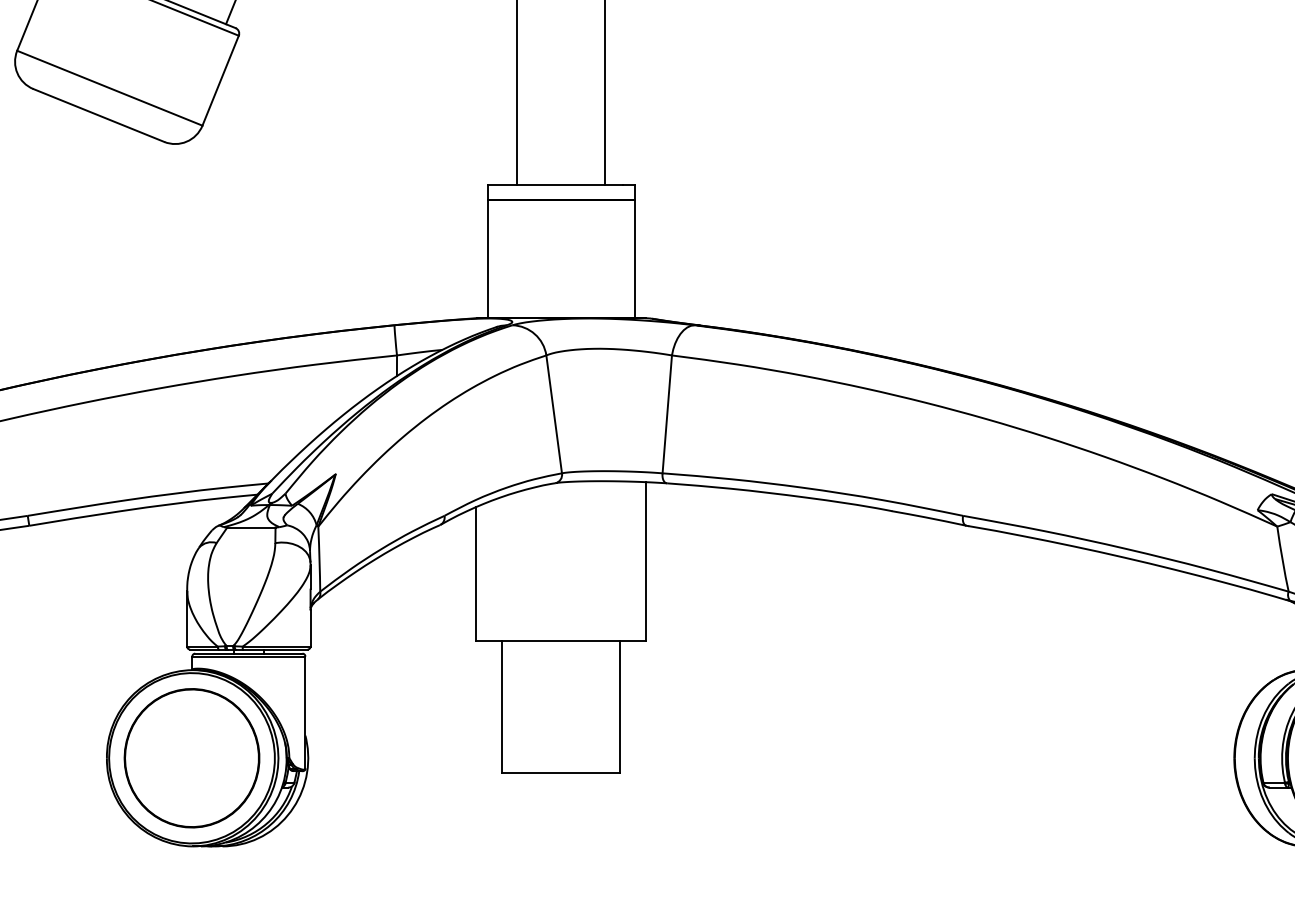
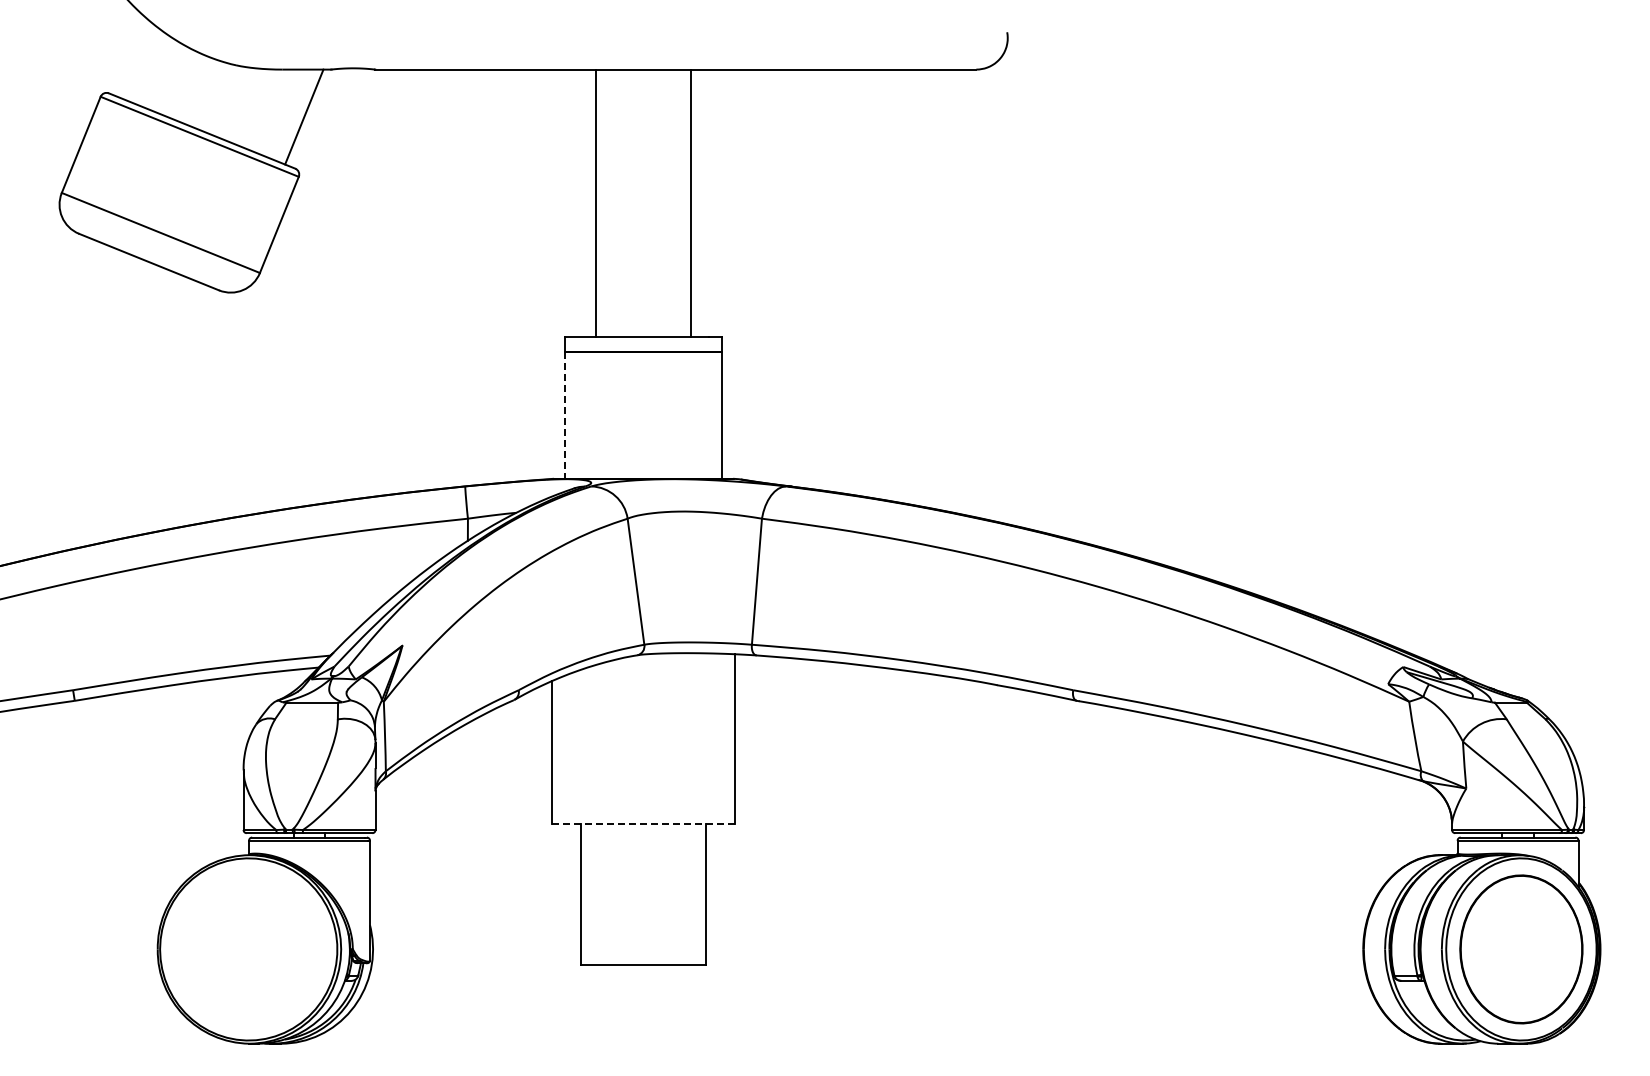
line: (488, 259) -> (565, 416), solid -> dashed
line: (561, 640) -> (643, 823), solid -> dashed
part: (191, 758) -> (248, 949), removed

